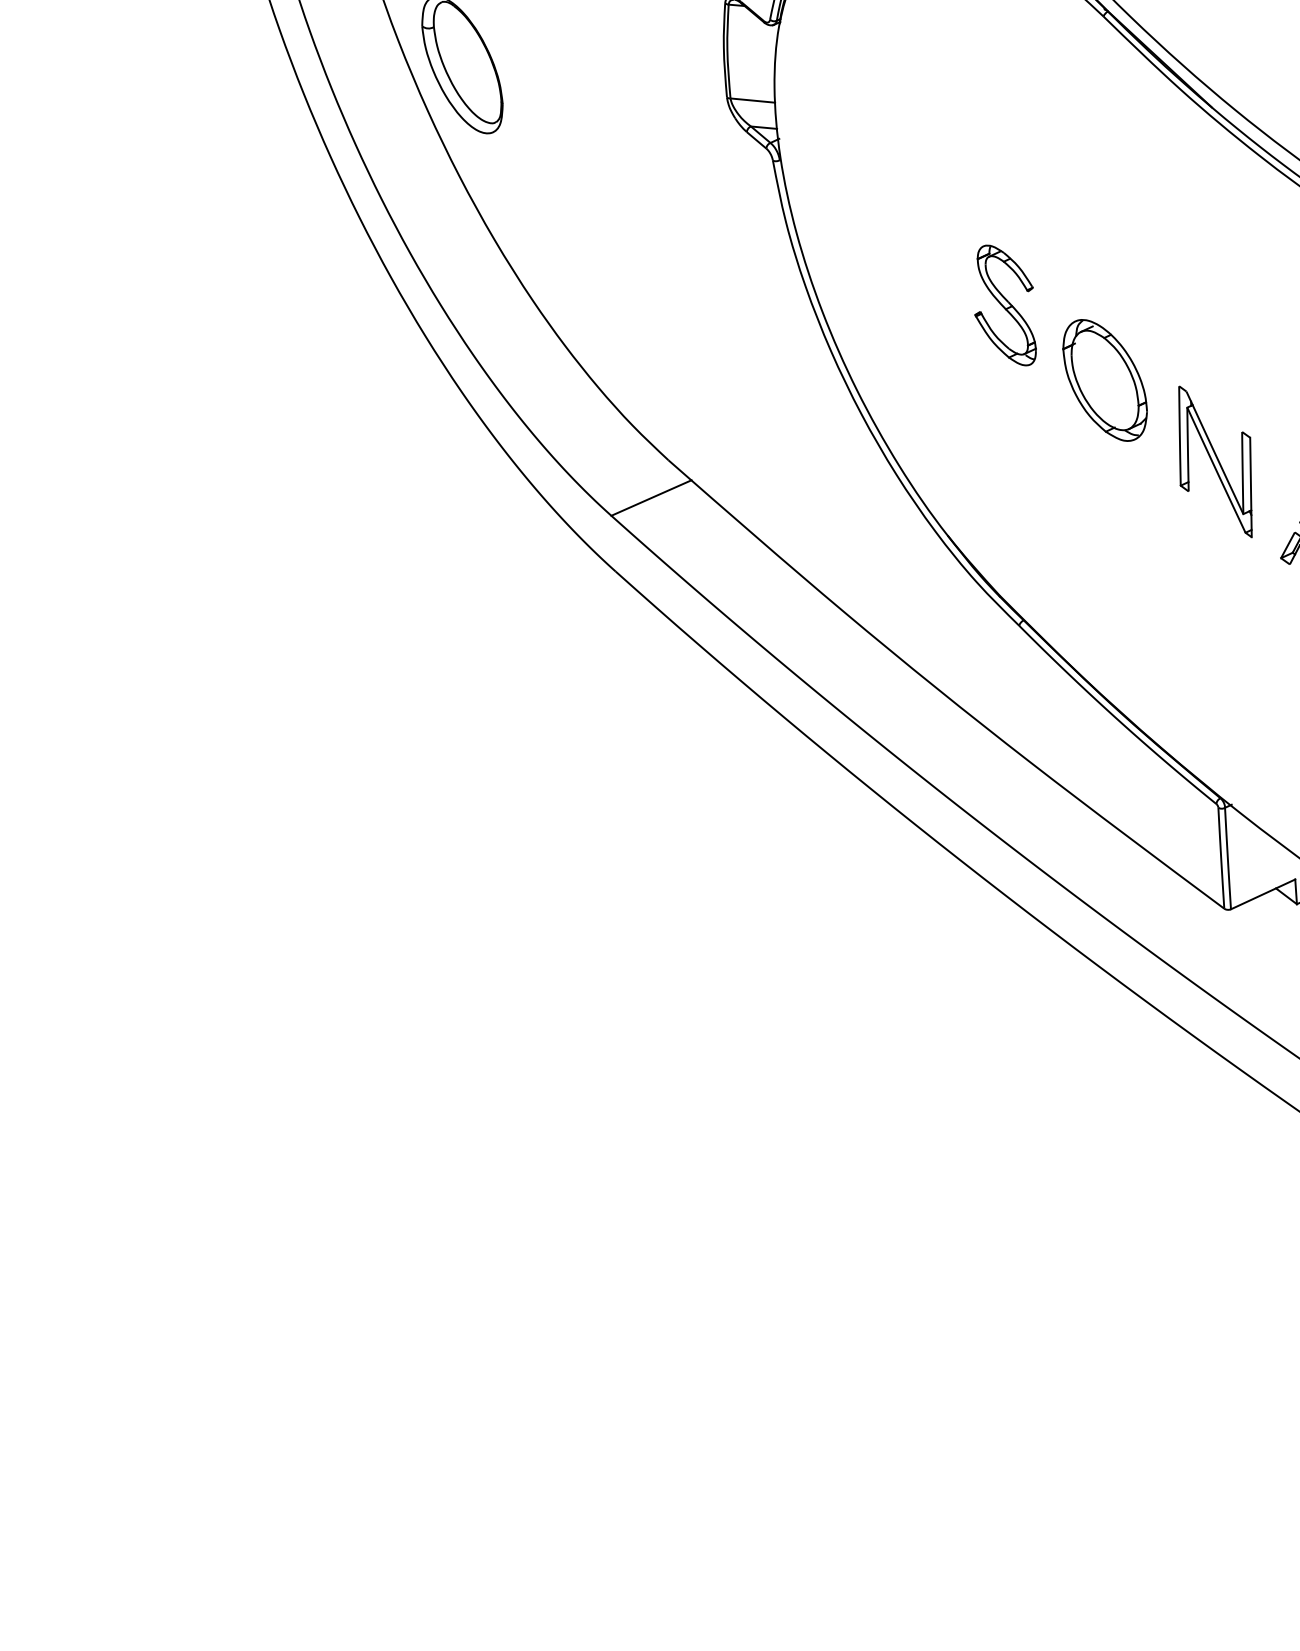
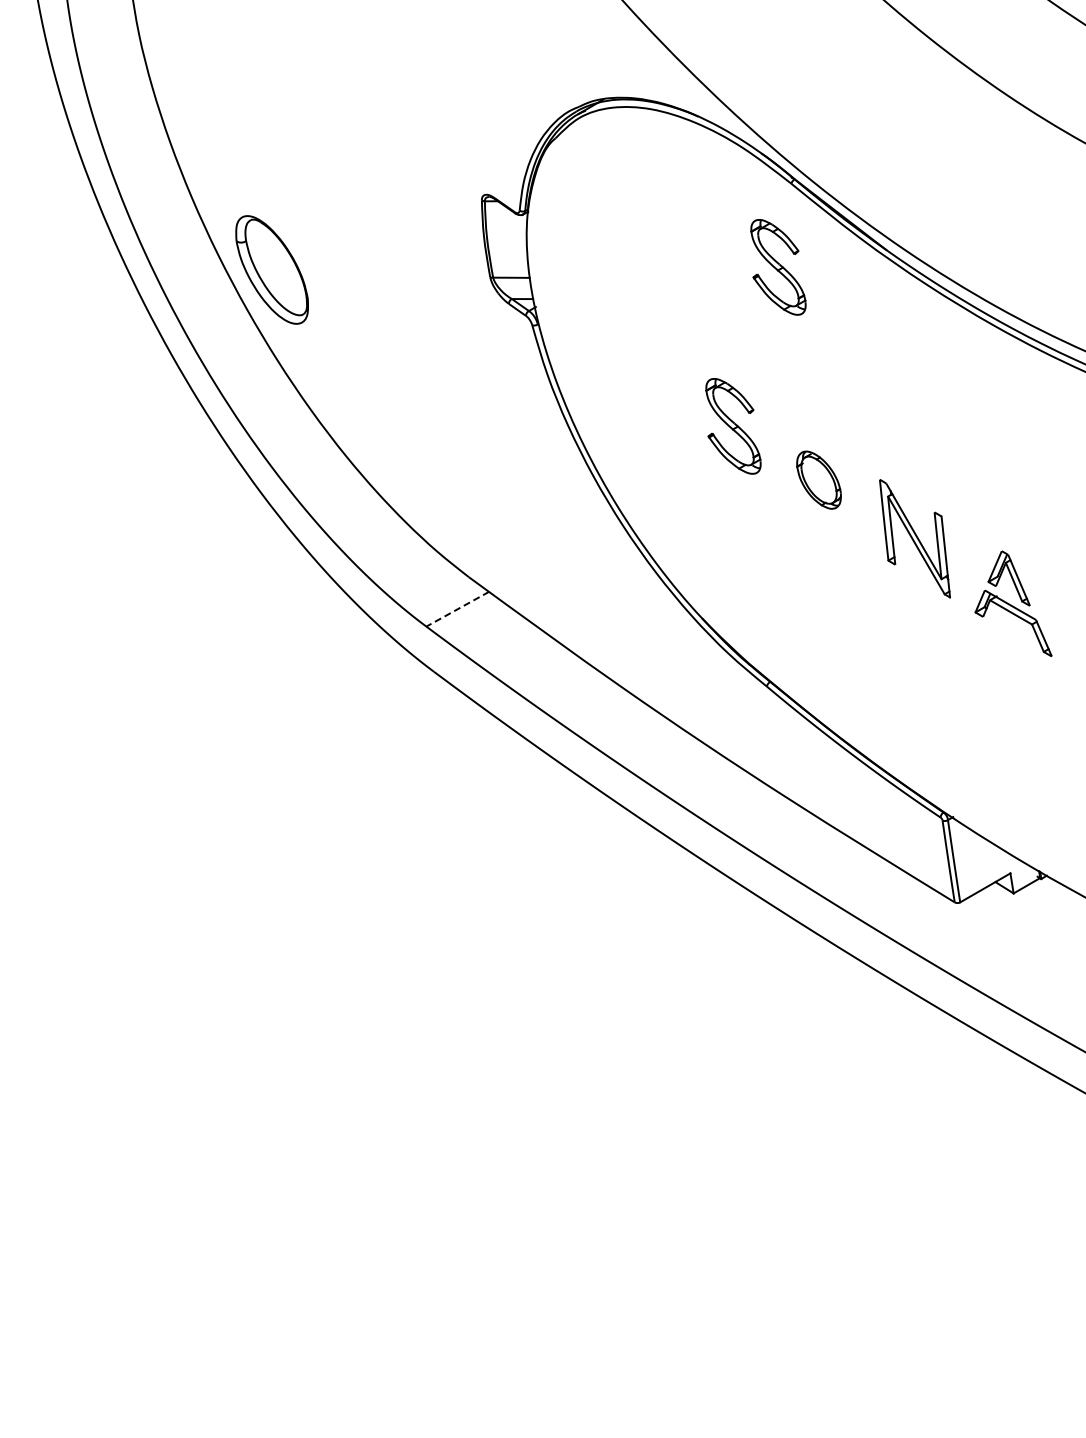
part: (1078, 117) -> (778, 267), added
part: (1104, 379) -> (818, 479), size x0.6
line: (651, 498) -> (457, 609), solid -> dashed

